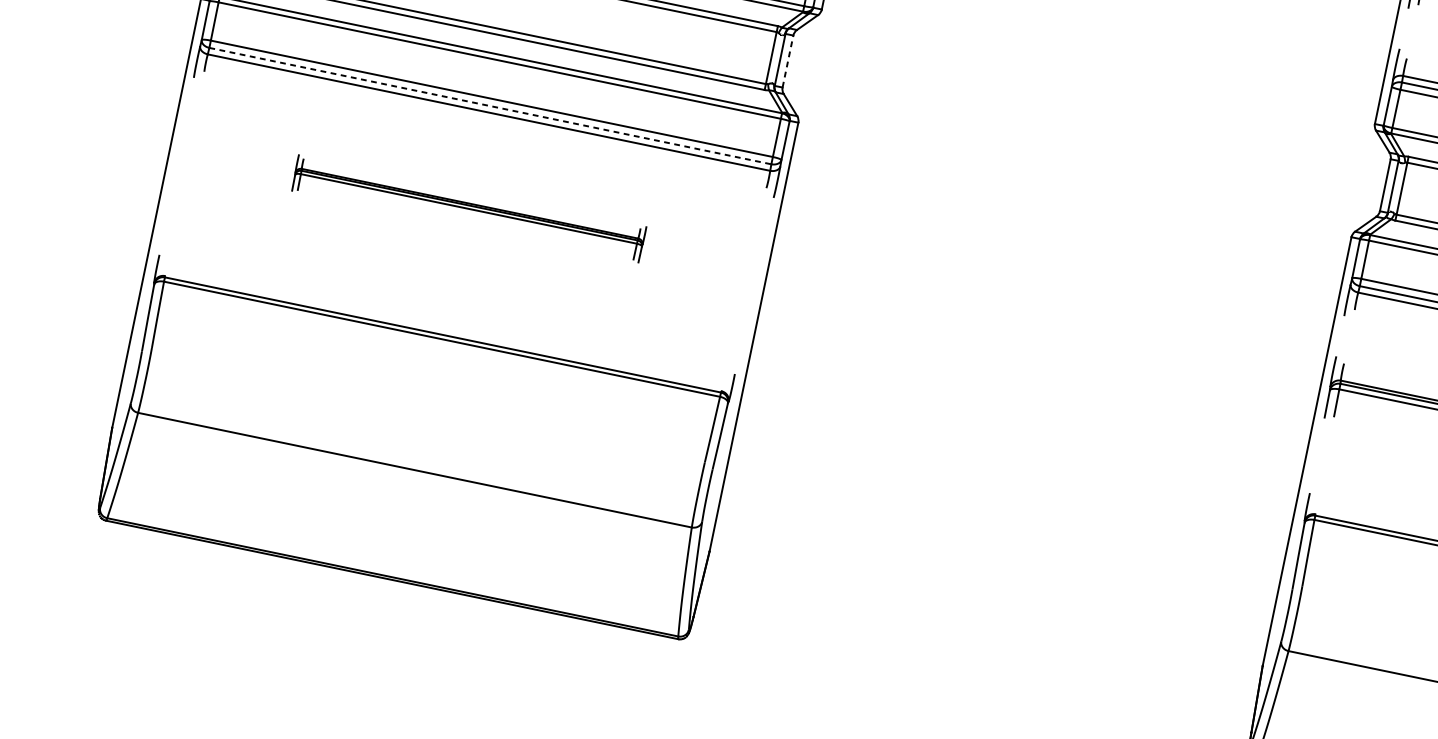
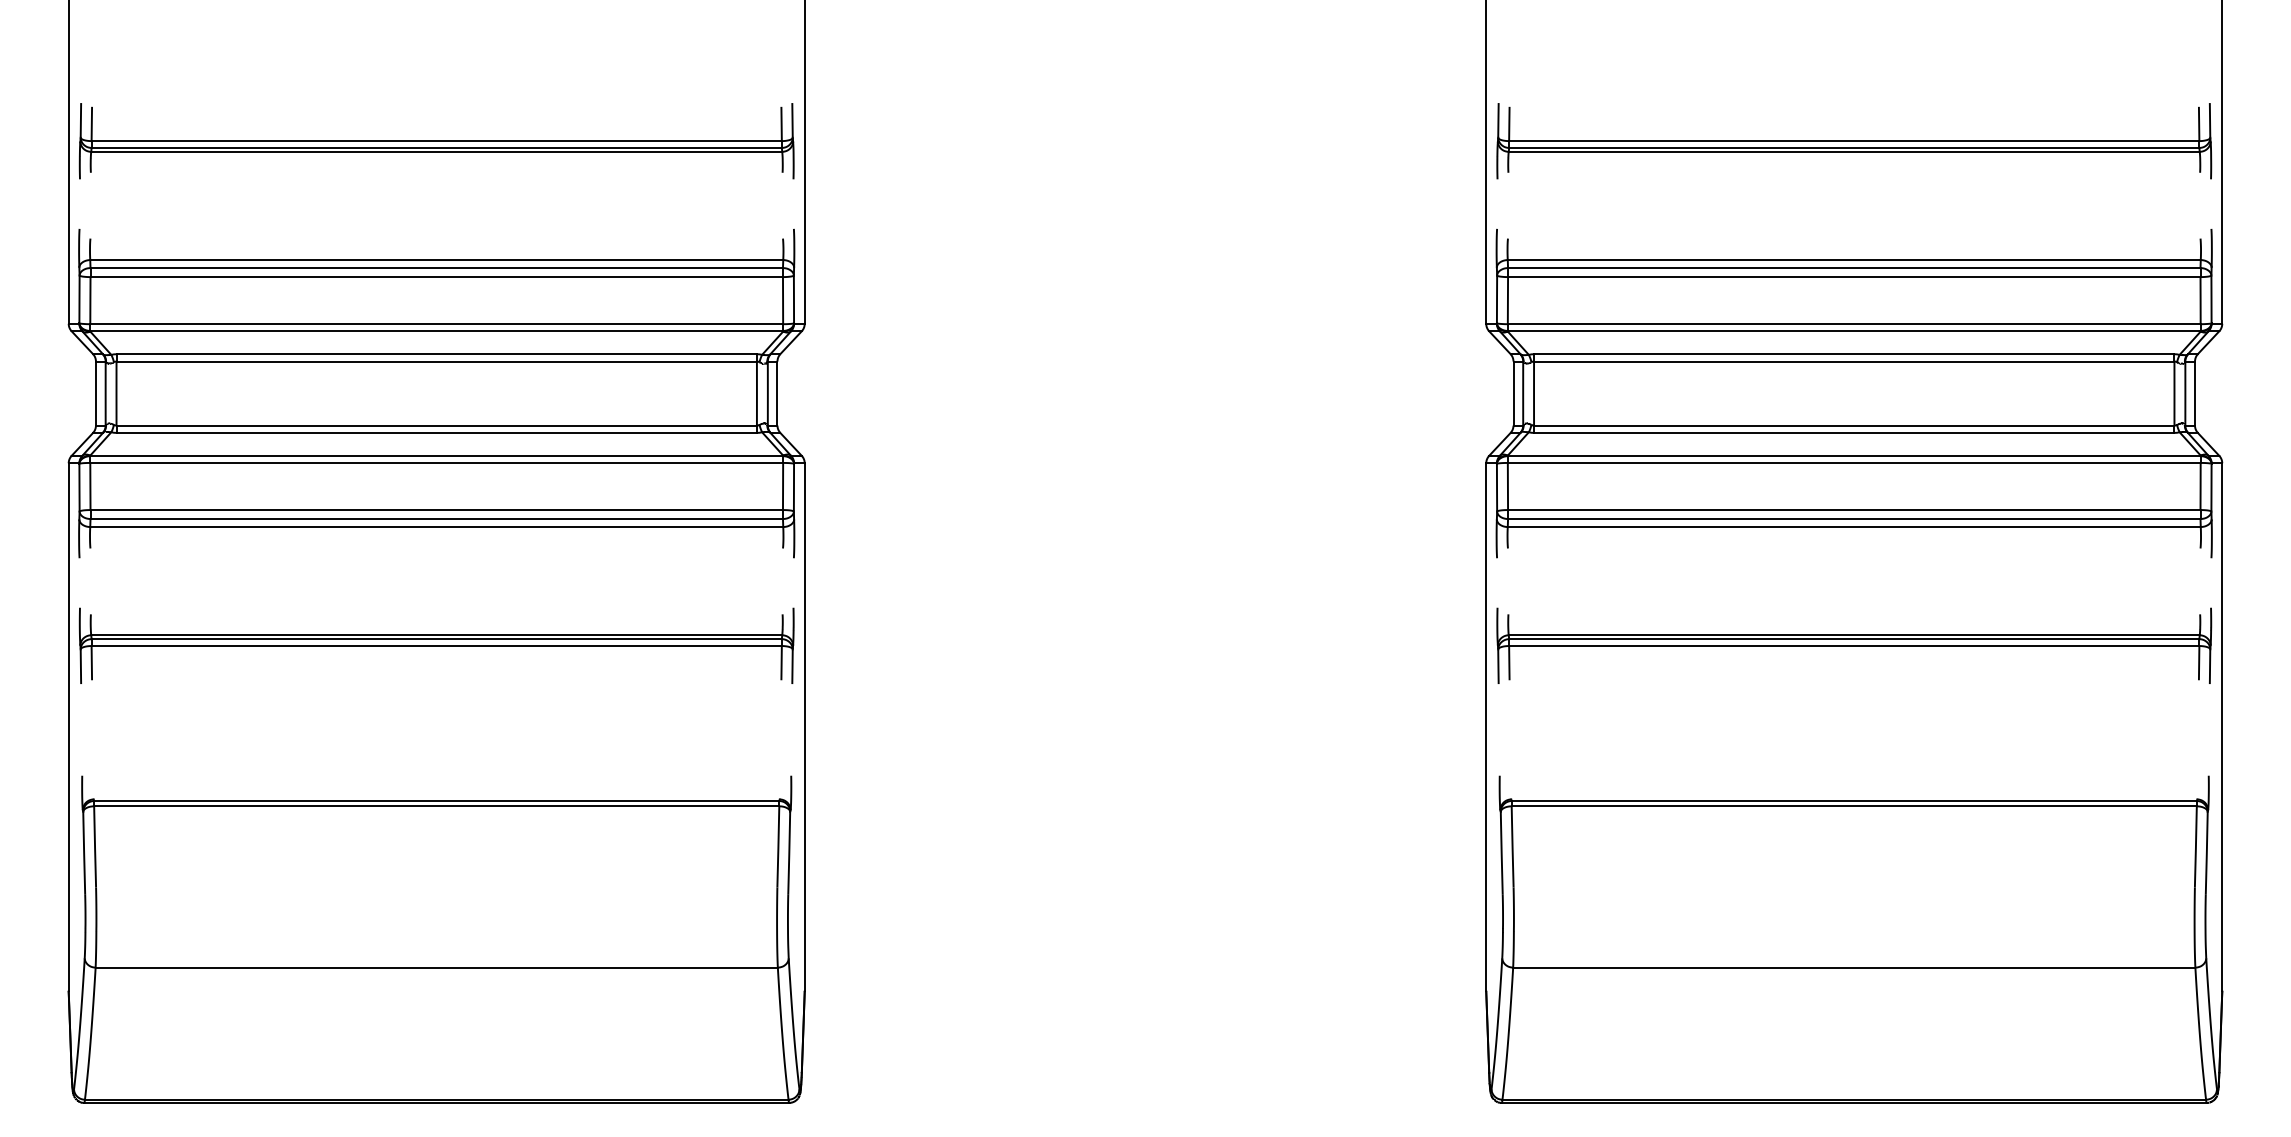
line: (788, 61) -> (777, 393), dashed -> solid
line: (490, 106) -> (437, 519), dashed -> solid
part: (468, 208) -> (436, 645), size x1.67

